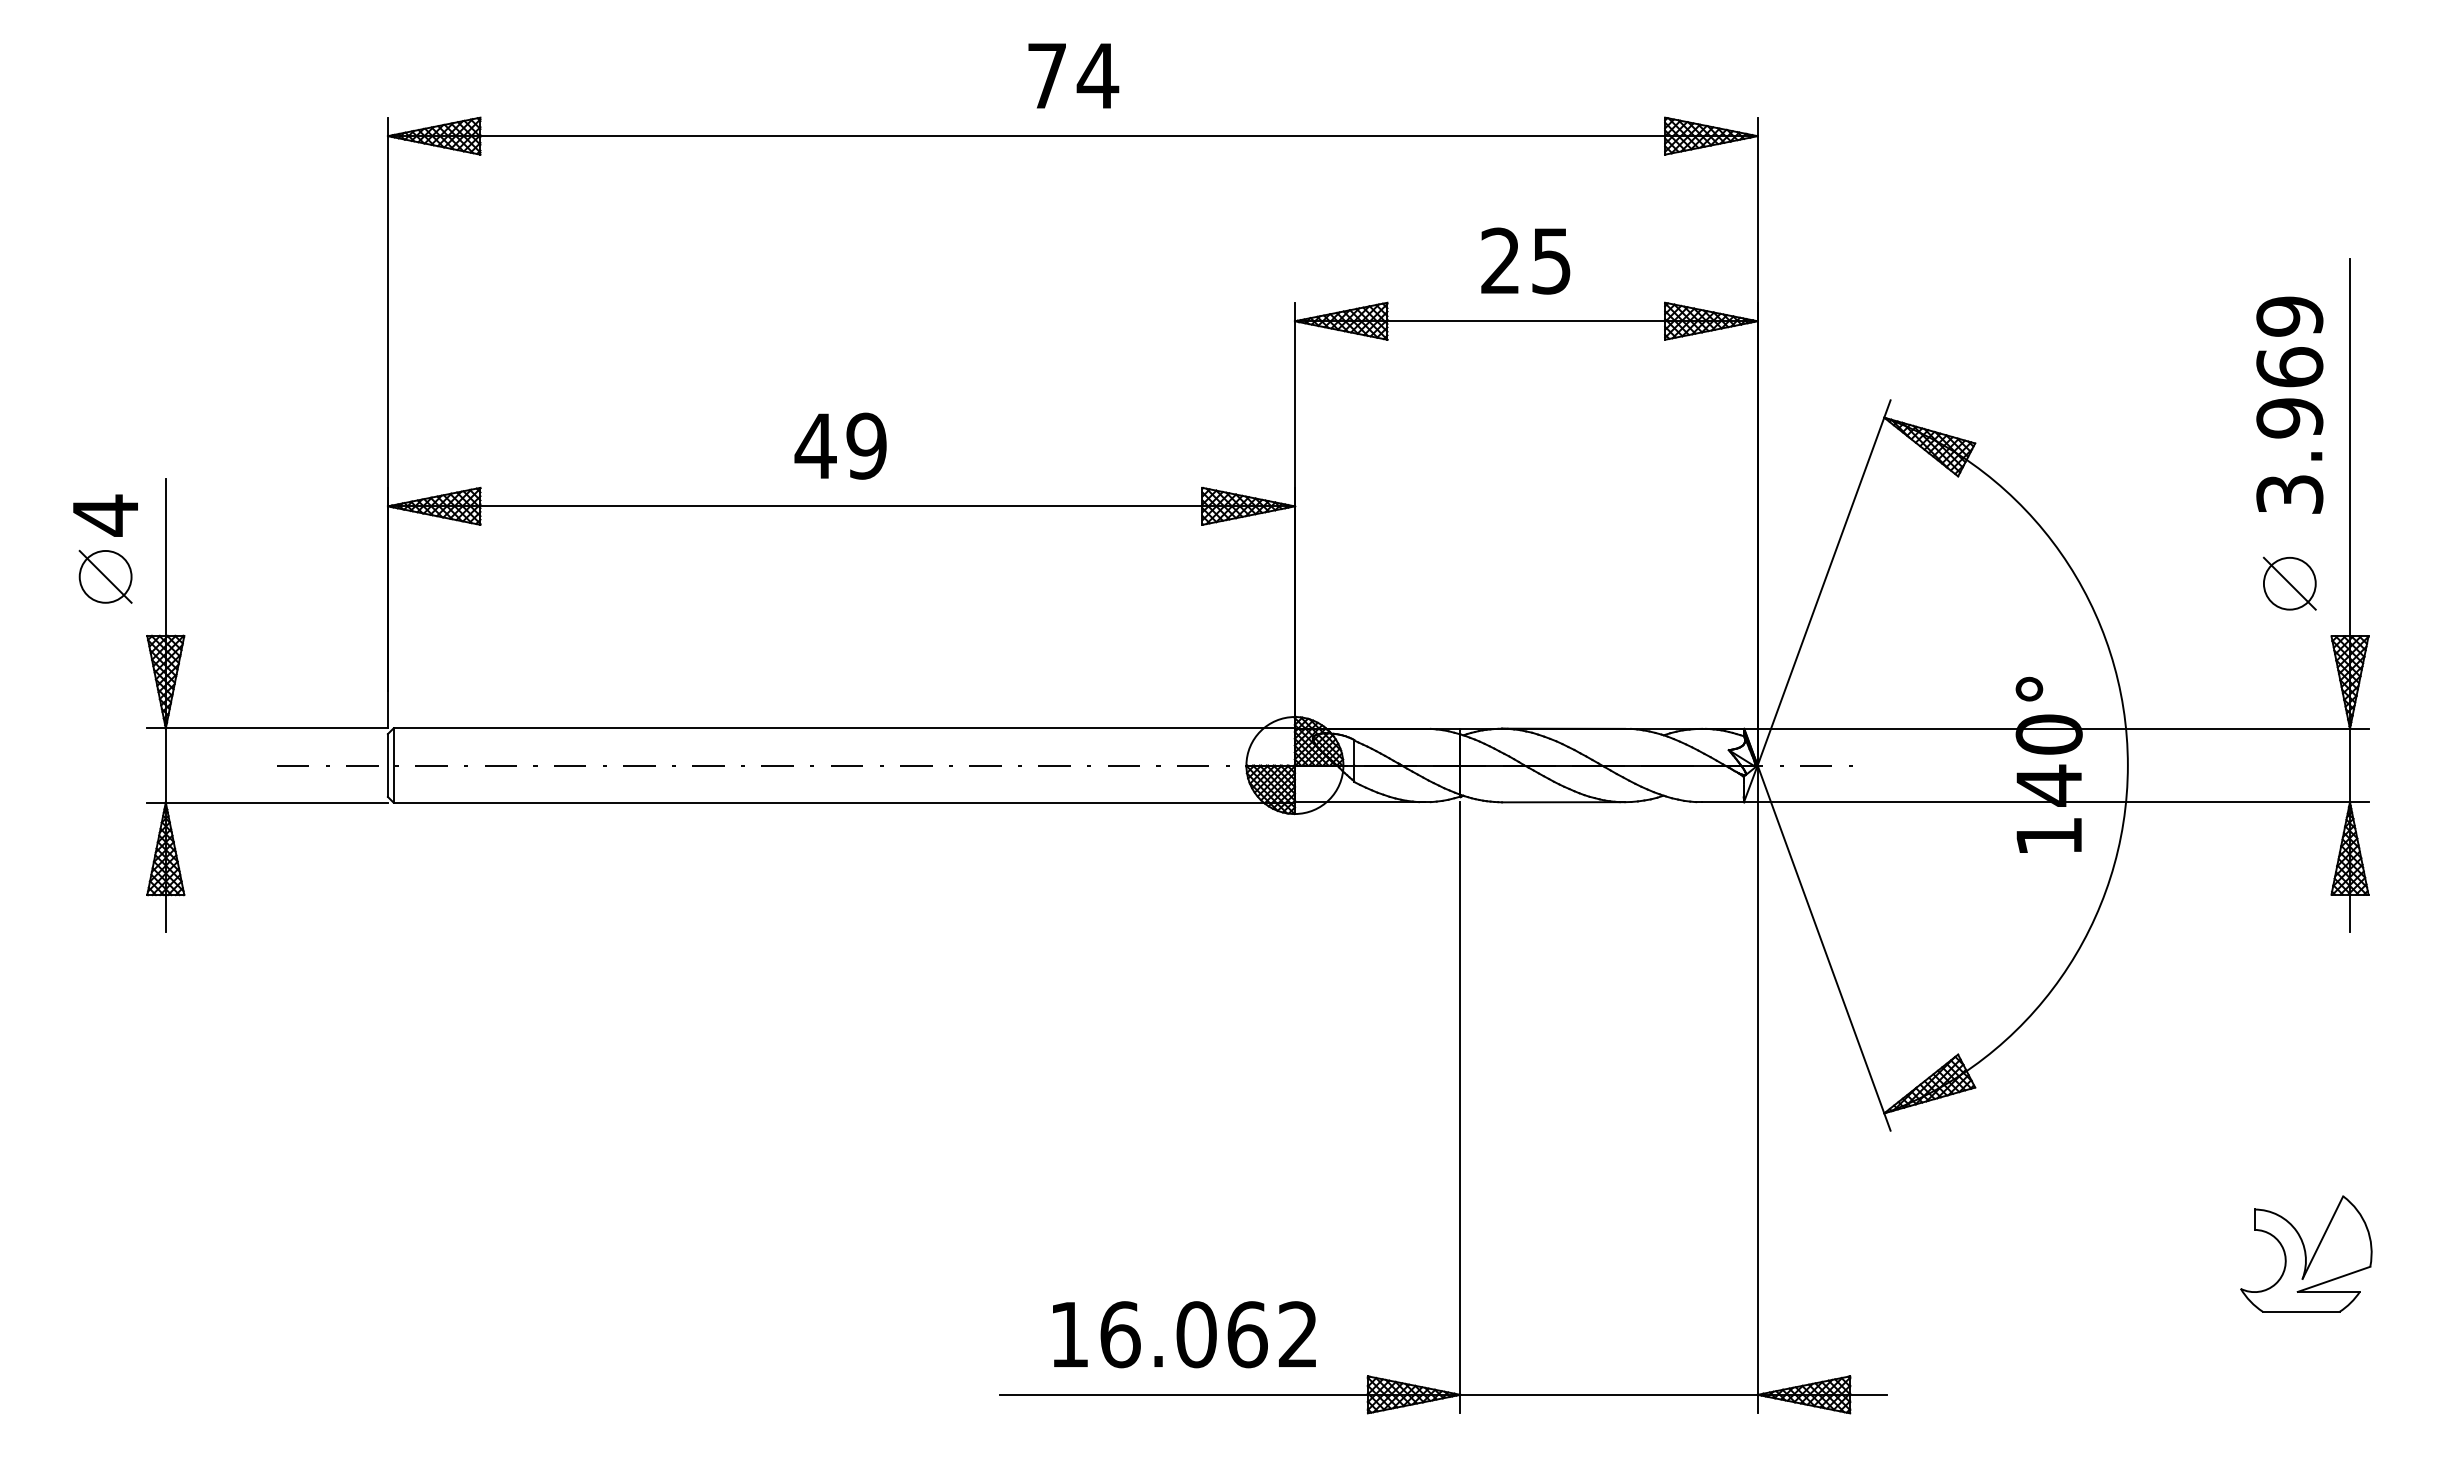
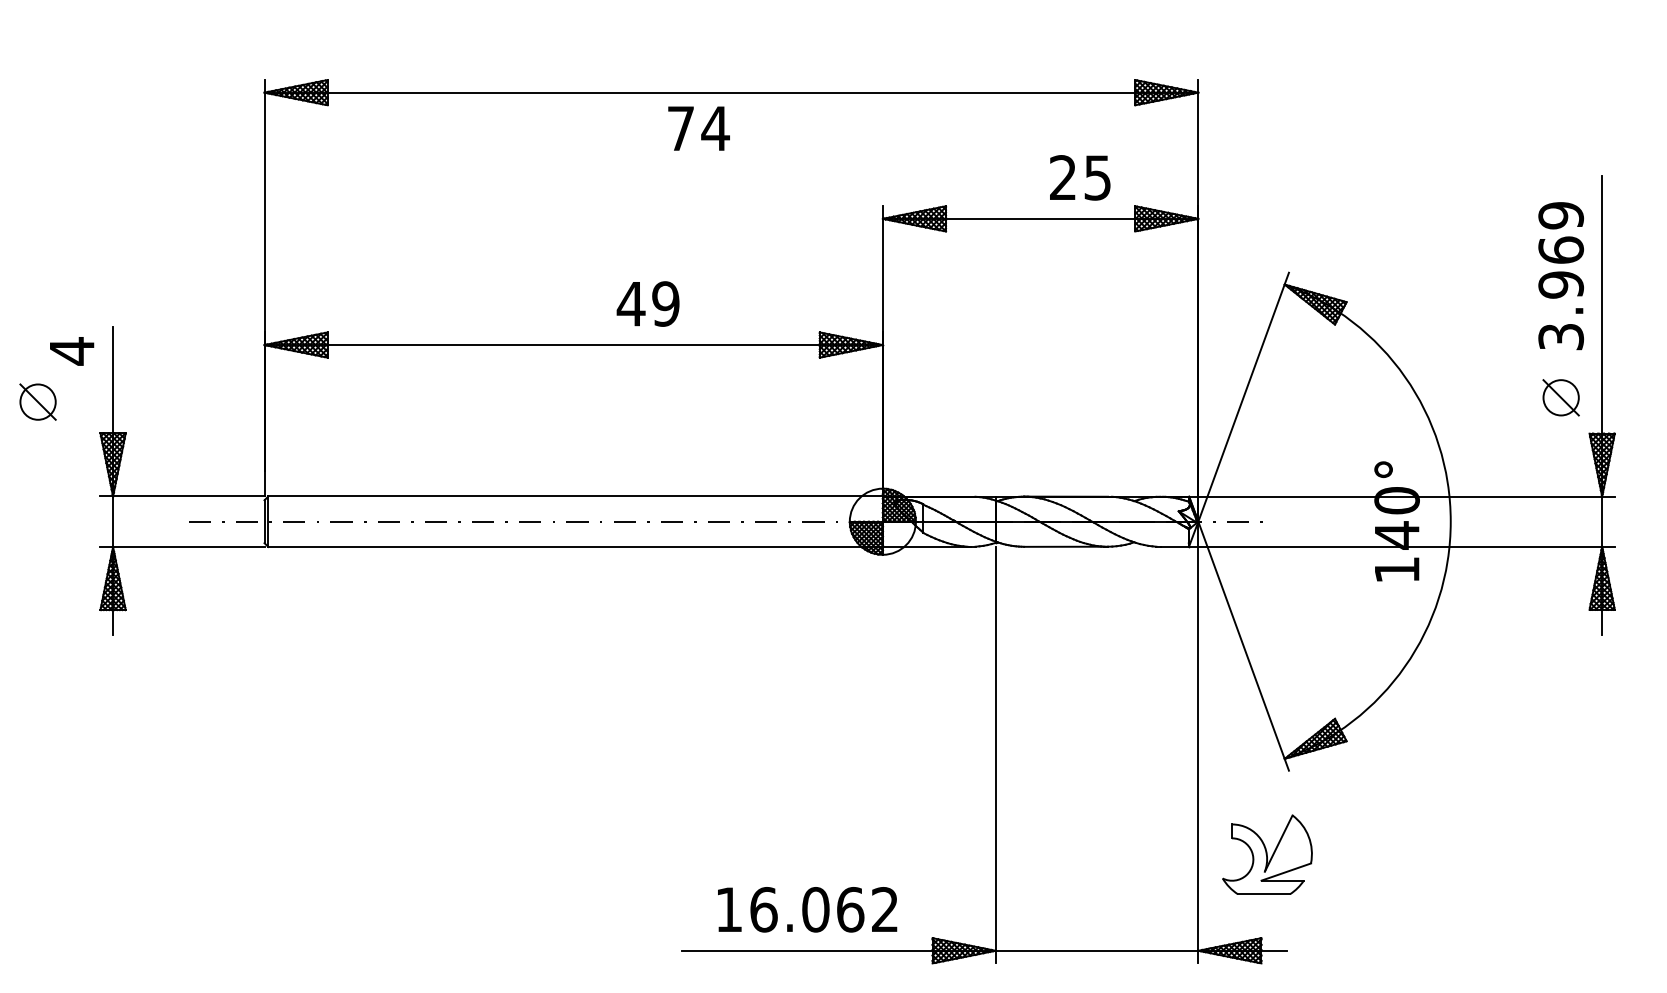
text: (1072, 75) -> (698, 128), moved
text: (1526, 260) -> (1080, 177), moved
text: (839, 445) -> (647, 303), moved
part: (104, 575) -> (37, 401), moved
part: (2306, 1253) -> (1267, 854), moved

